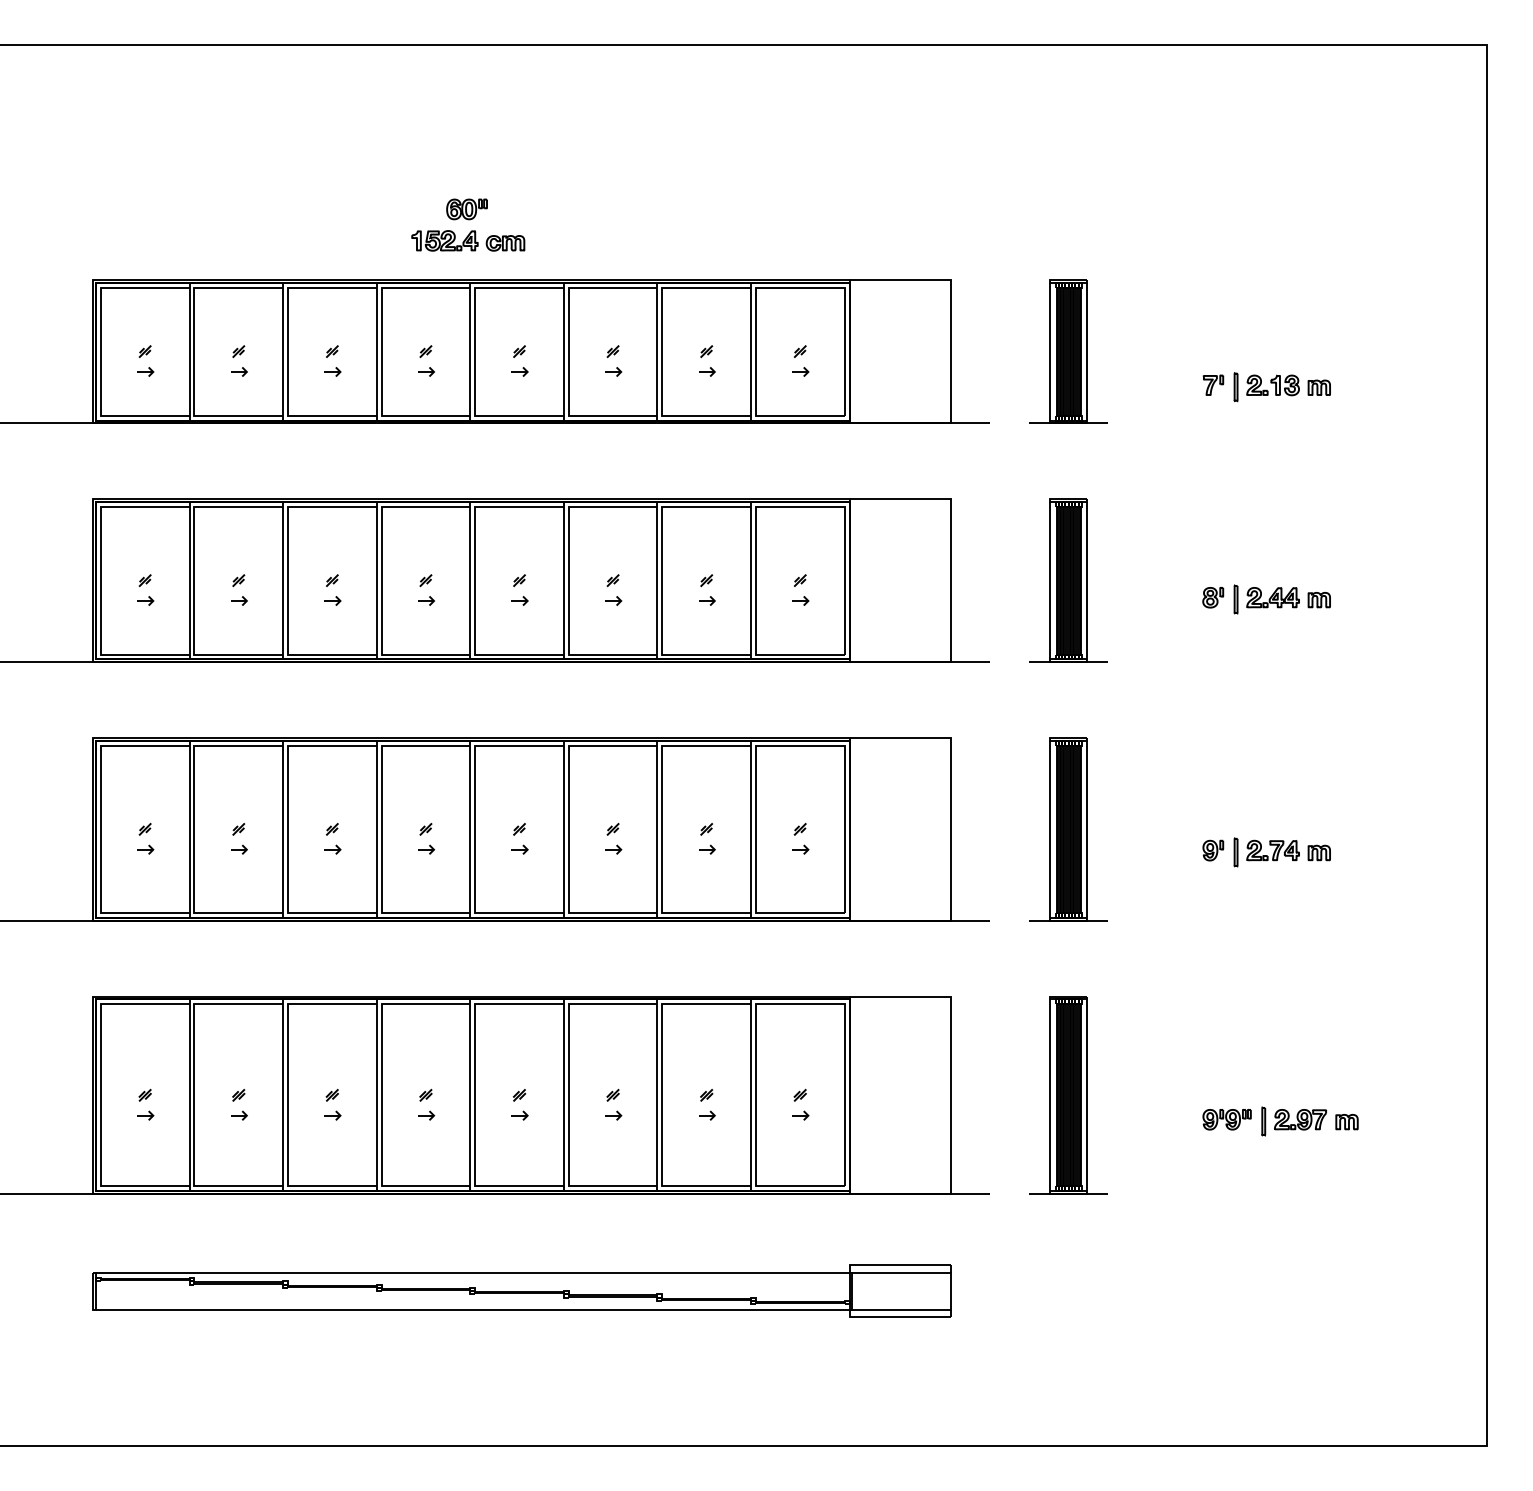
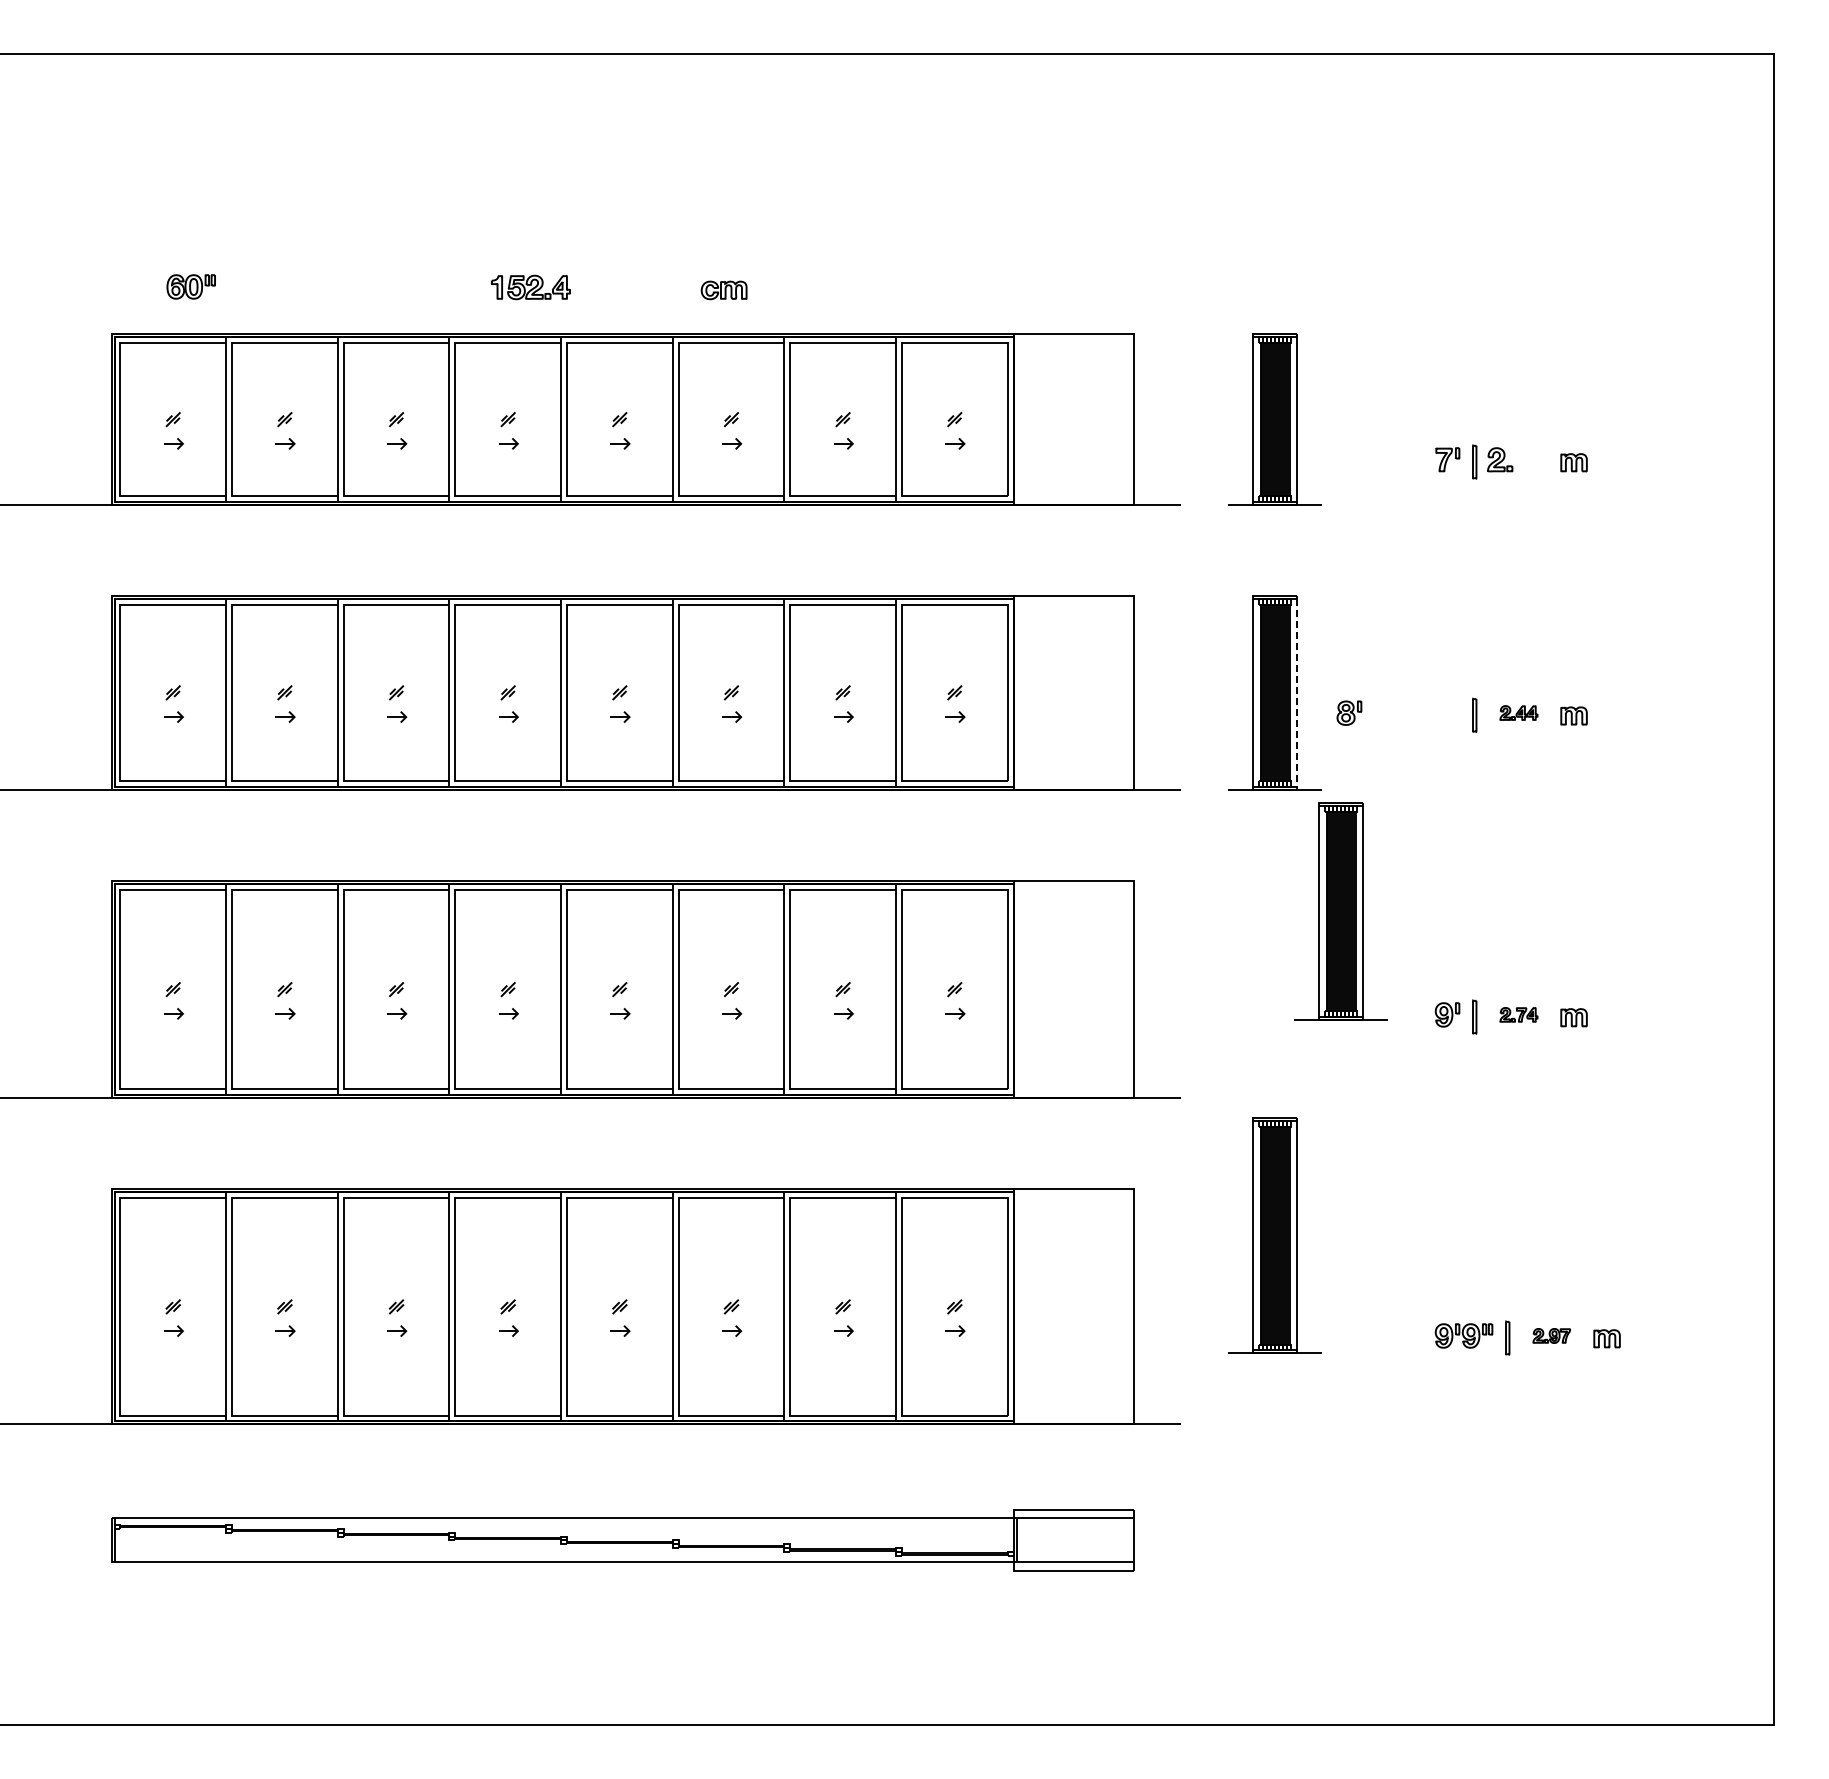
part: (466, 209) -> (190, 286), moved
part: (504, 243) -> (723, 290), moved
part: (1284, 385) -> (1532, 459), removed
line: (1087, 581) -> (1297, 693), solid -> dashed
part: (1213, 597) -> (1349, 712), moved
part: (1272, 597) -> (1518, 712), size x0.6
part: (1068, 829) -> (1340, 911), moved
part: (1272, 850) -> (1518, 1014), size x0.6
part: (1068, 1095) -> (1274, 1235), moved
part: (1300, 1119) -> (1551, 1335), size x0.6

